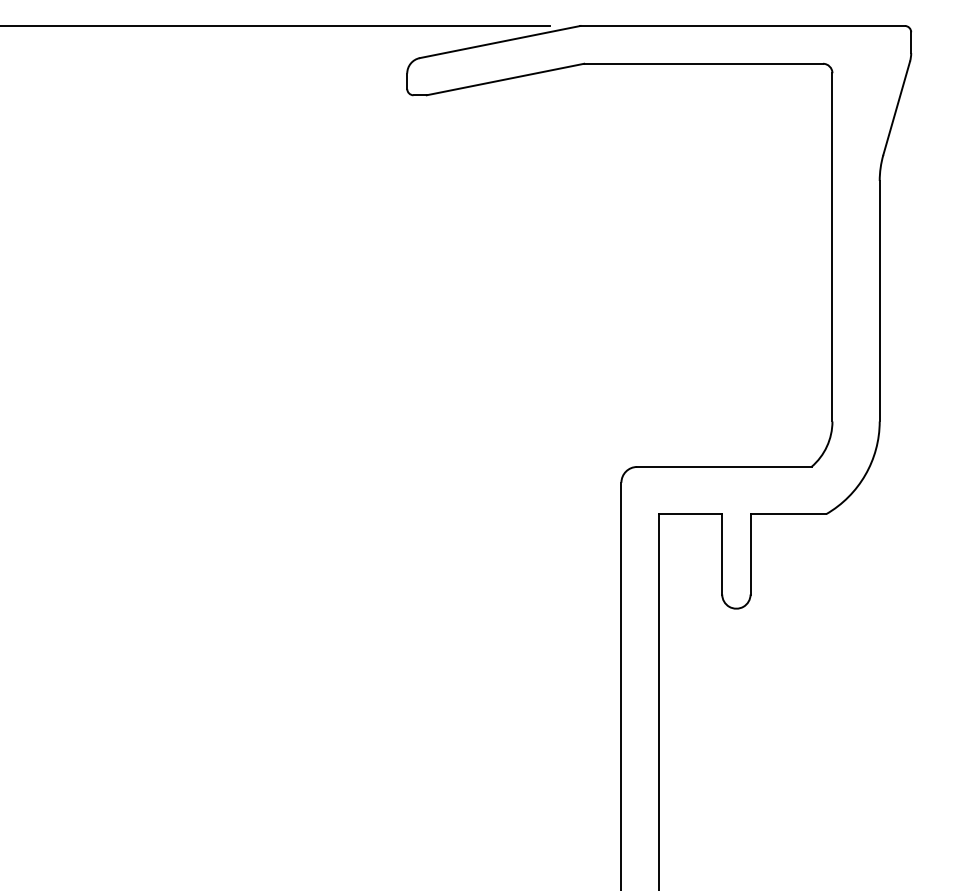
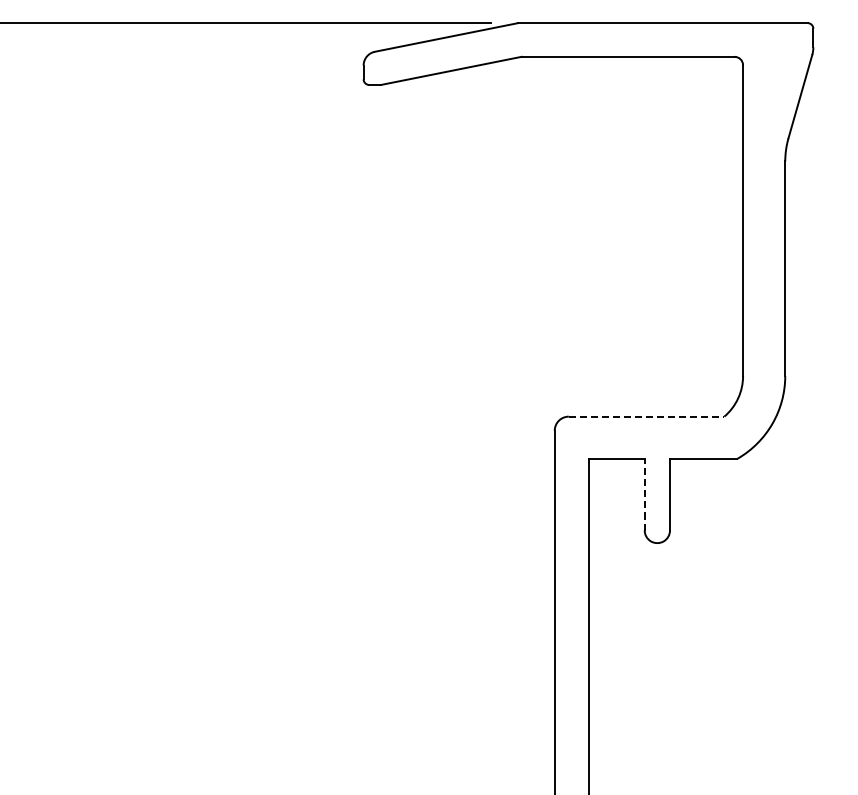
line: (724, 466) -> (646, 416), solid -> dashed
line: (721, 554) -> (644, 494), solid -> dashed

